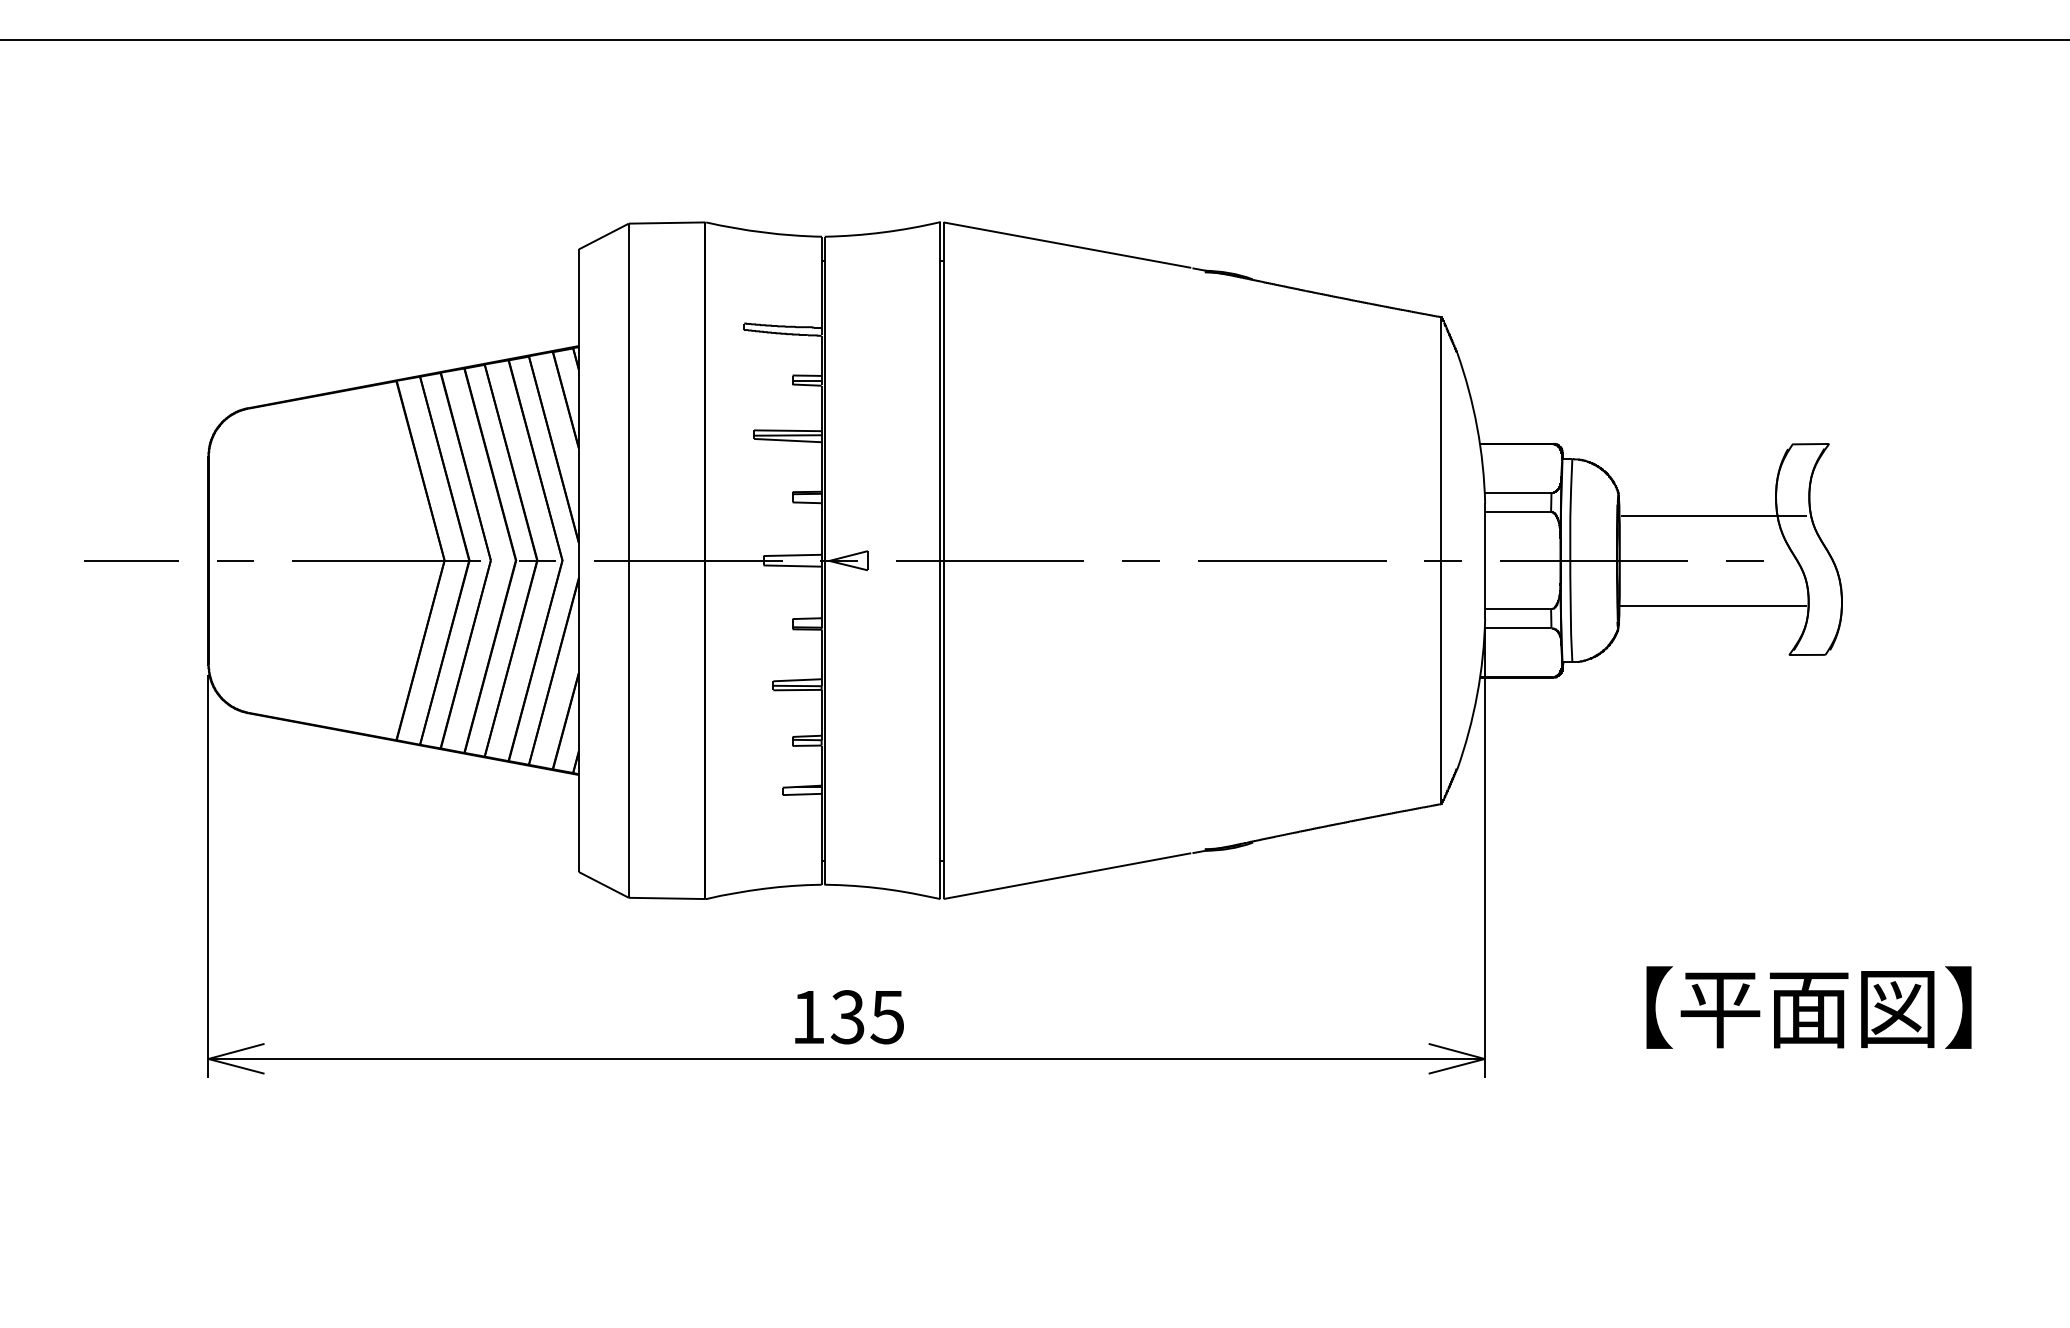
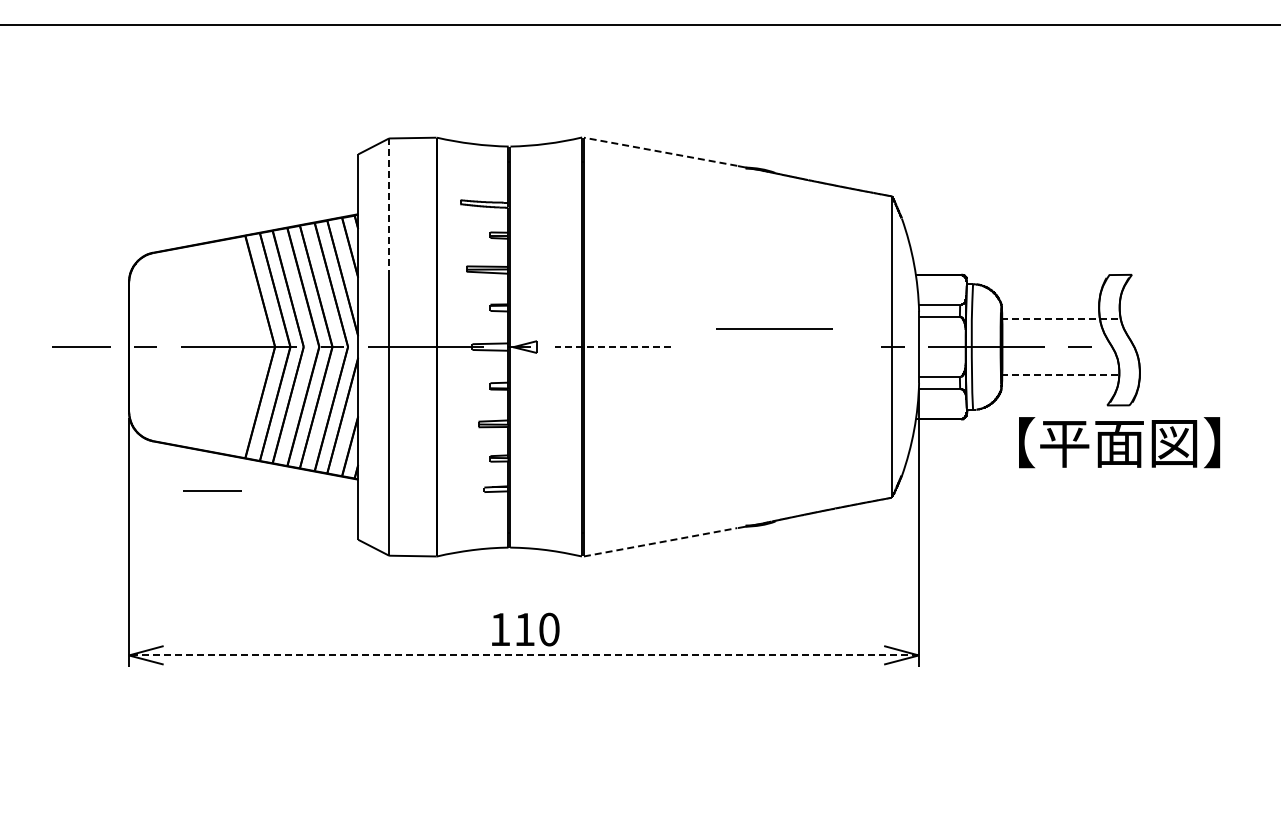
line: (1067, 244) -> (660, 151), solid -> dashed
line: (629, 330) -> (389, 204), solid -> dashed
line: (1713, 516) -> (1060, 319), solid -> dashed
line: (989, 559) -> (612, 346), solid -> dashed
line: (1141, 559) -> (706, 346), removed
line: (1291, 559) -> (774, 328), moved
line: (1712, 605) -> (1059, 374), solid -> dashed
line: (343, 792) -> (212, 490), added
line: (1067, 876) -> (660, 542), solid -> dashed
text: (1808, 1007) -> (1119, 442), moved
text: (866, 1017) -> (536, 629), 135 -> 110
line: (845, 1059) -> (523, 655), solid -> dashed

